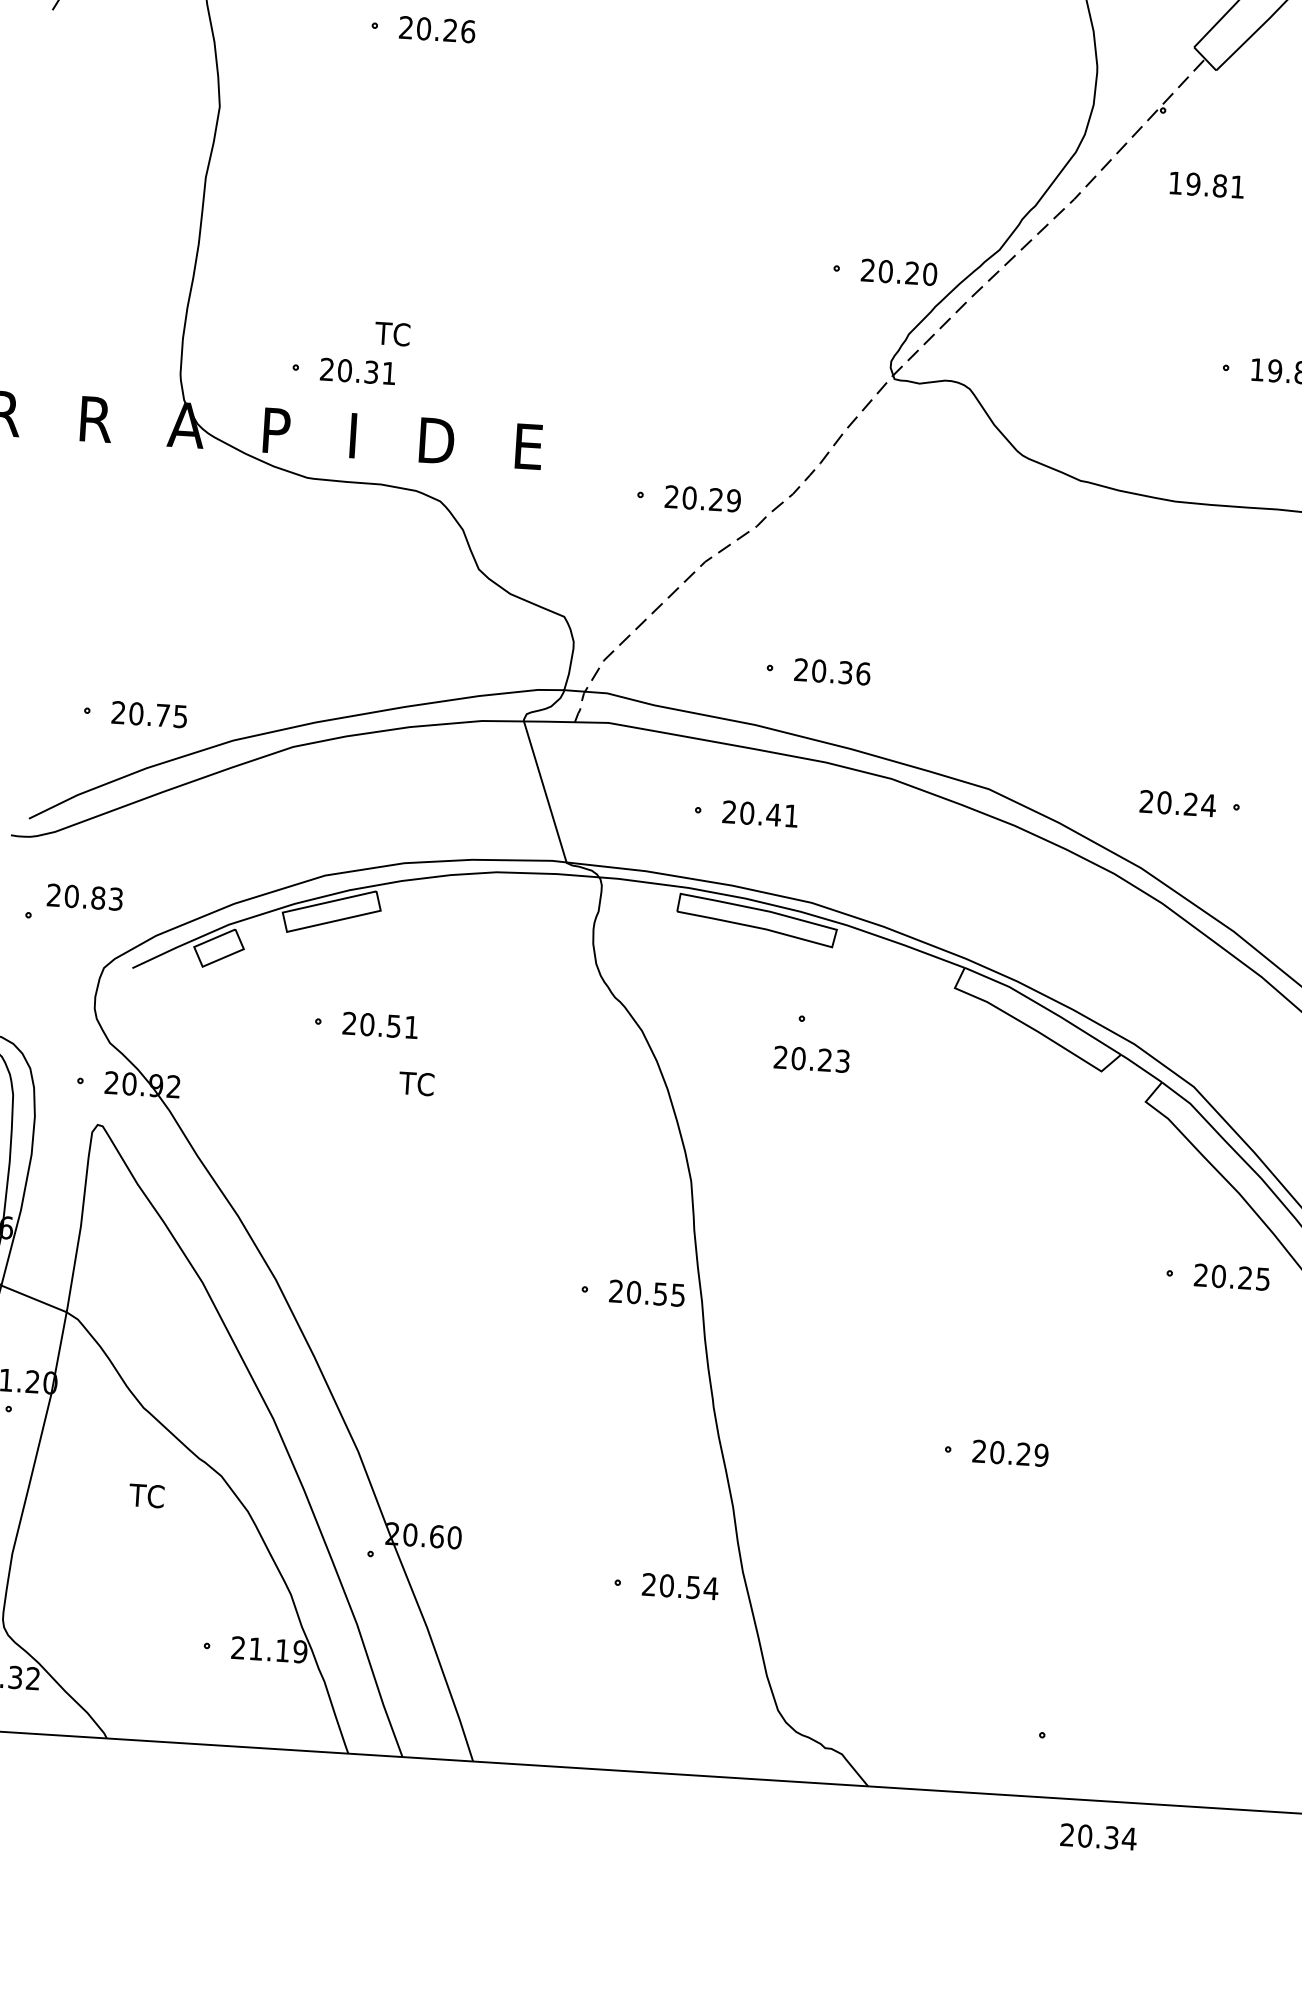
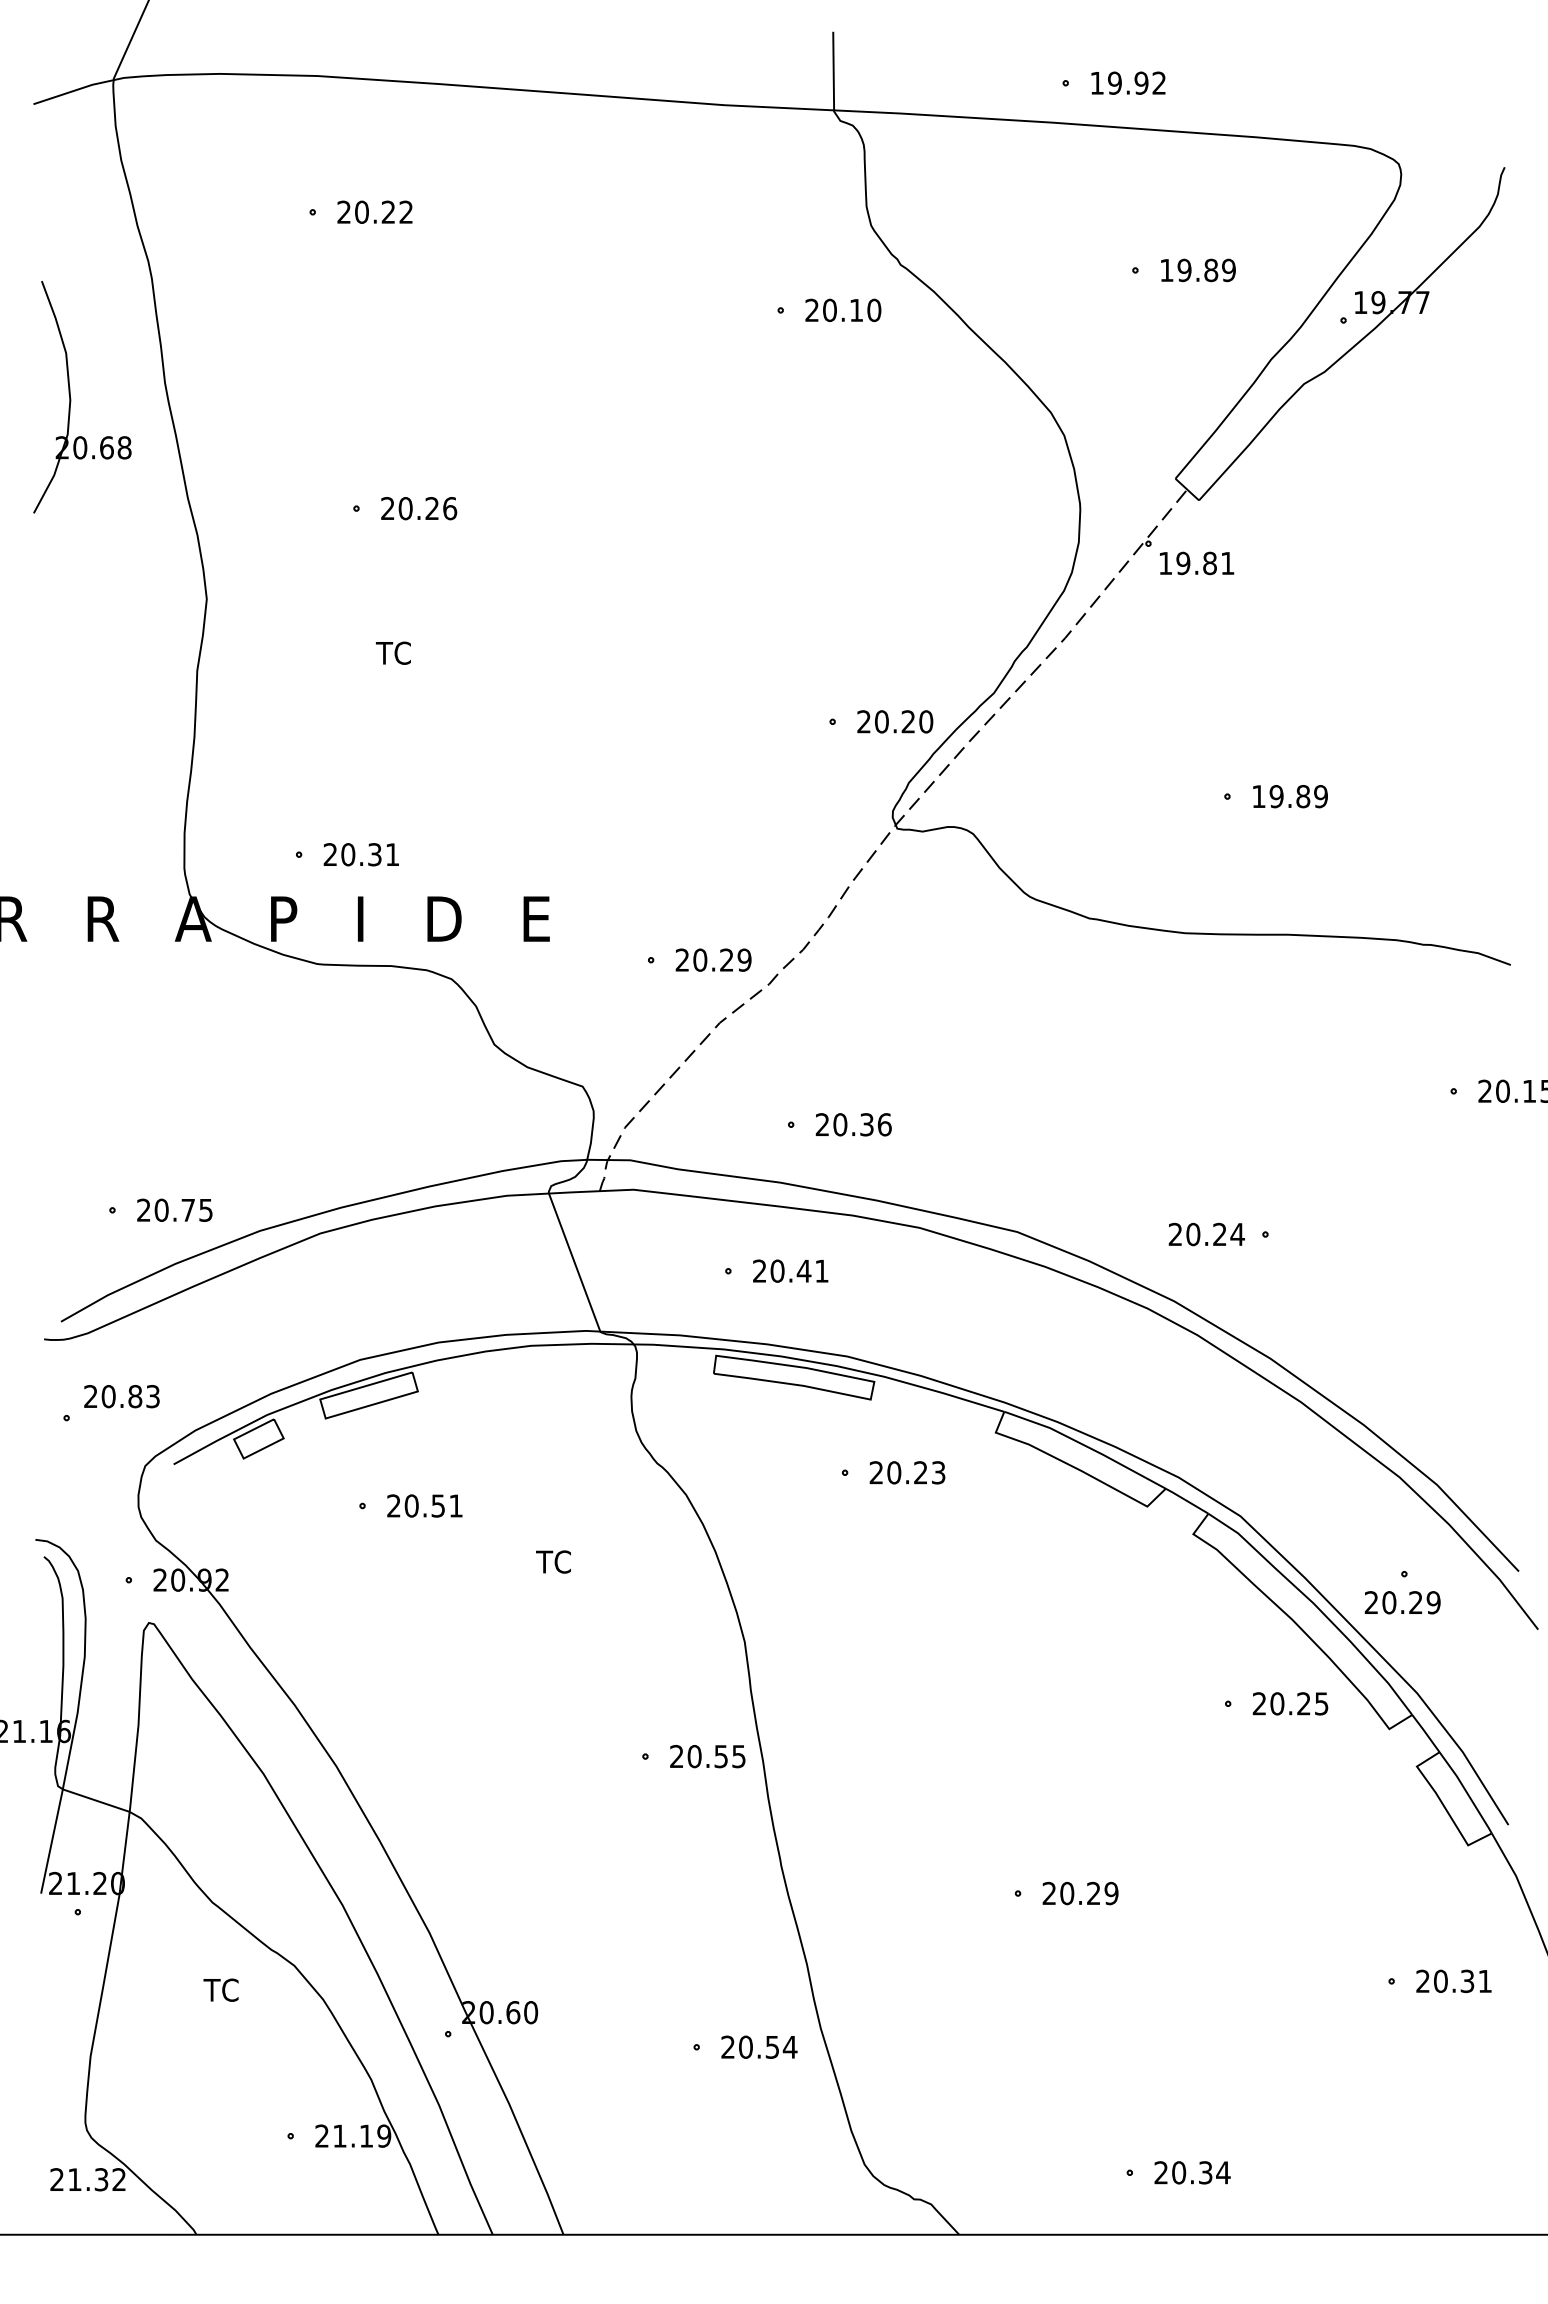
text: (1207, 185) -> (1197, 563), moved
text: (392, 333) -> (393, 652), moved
text: (811, 1059) -> (907, 1472), moved
text: (416, 1083) -> (553, 1561), moved
text: (1098, 1836) -> (1192, 2172), moved

